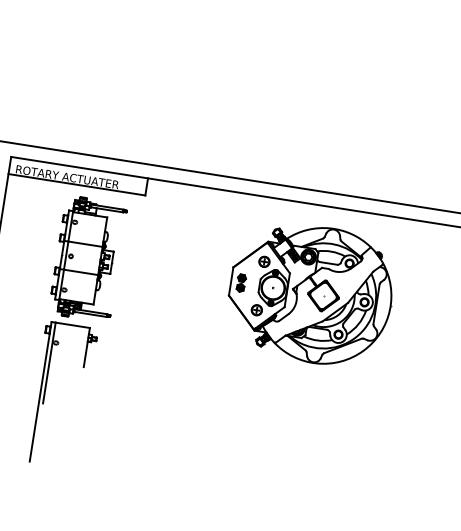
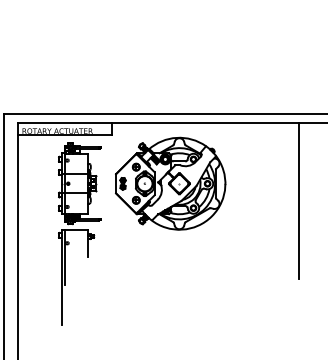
part: (310, 293) -> (170, 183), moved
line: (404, 333) -> (299, 200), added

